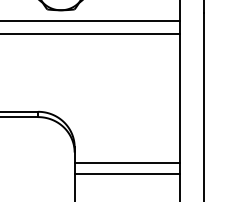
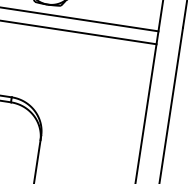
line: (126, 163) -> (87, 158), removed
line: (126, 173) -> (86, 168), removed

